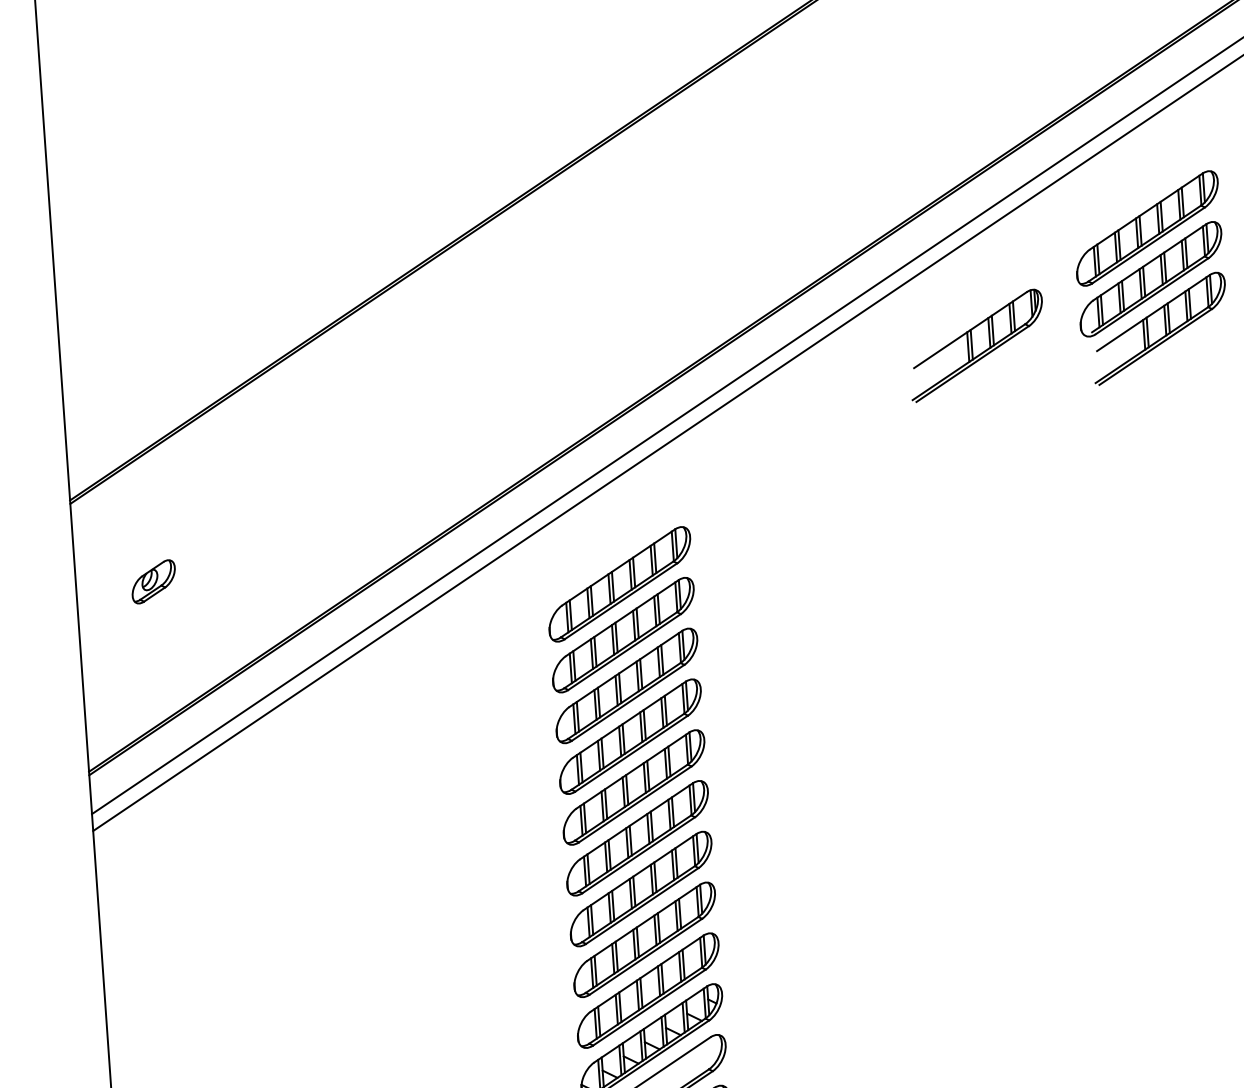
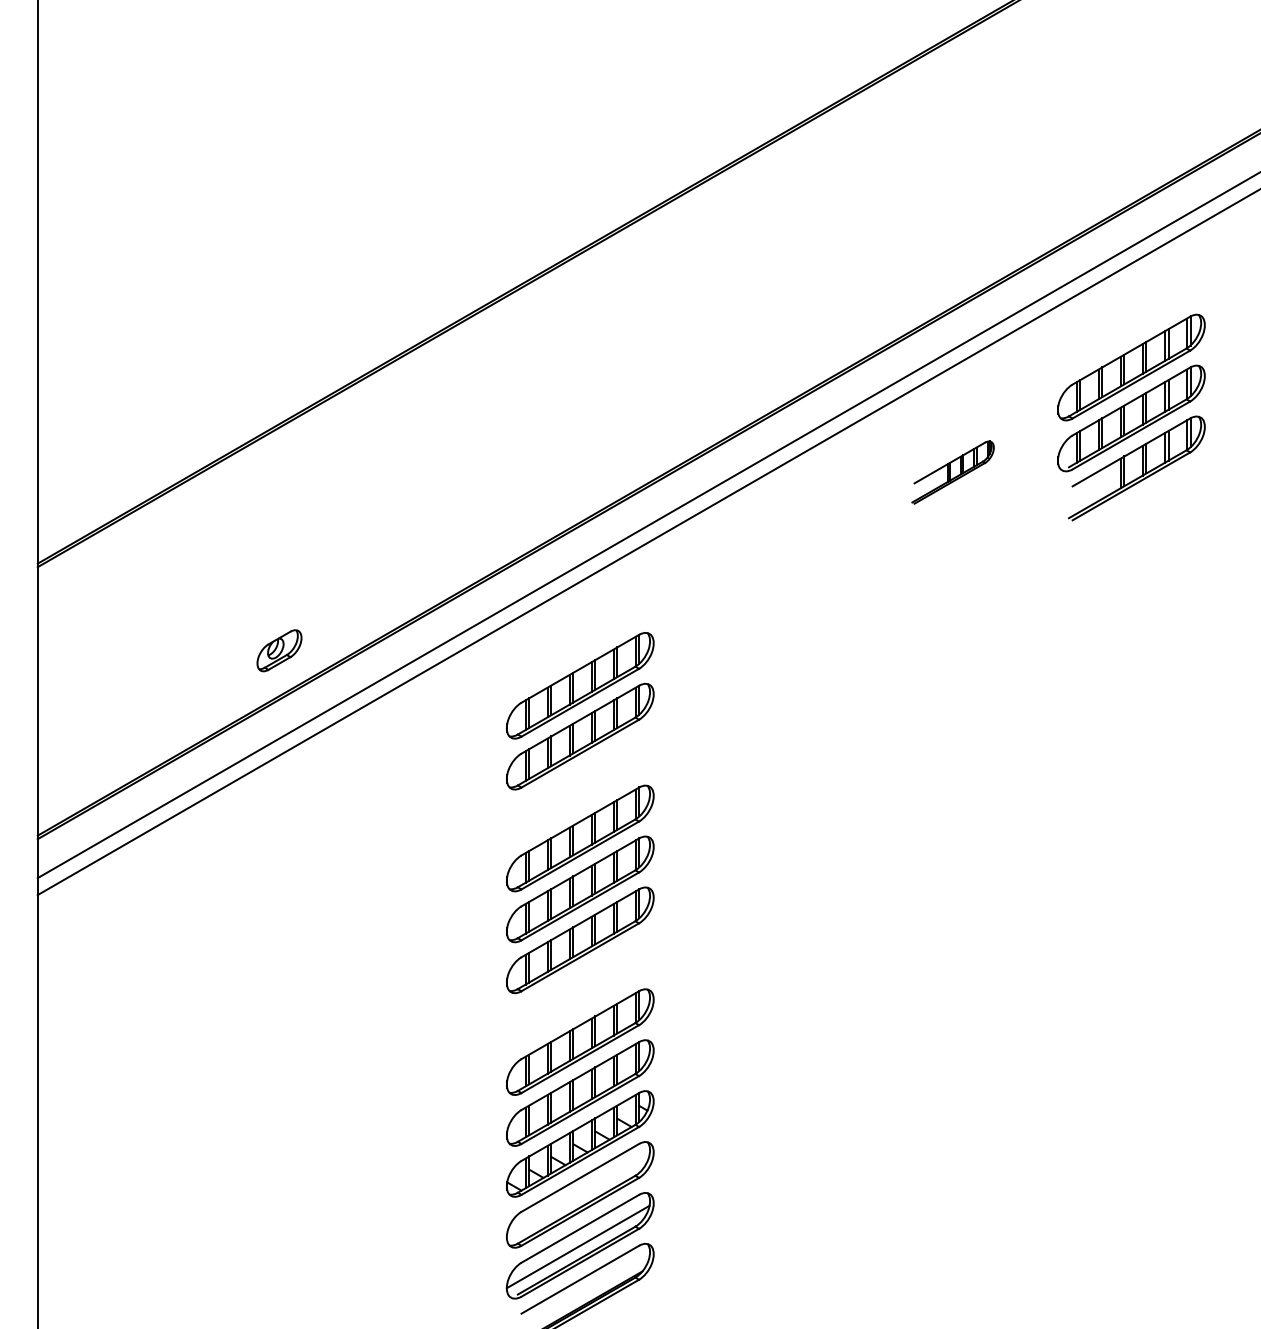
part: (976, 345) -> (952, 472), size x0.6
part: (153, 581) -> (279, 650), moved
part: (627, 685) -> (580, 787), removed
part: (641, 888) -> (580, 990), removed

